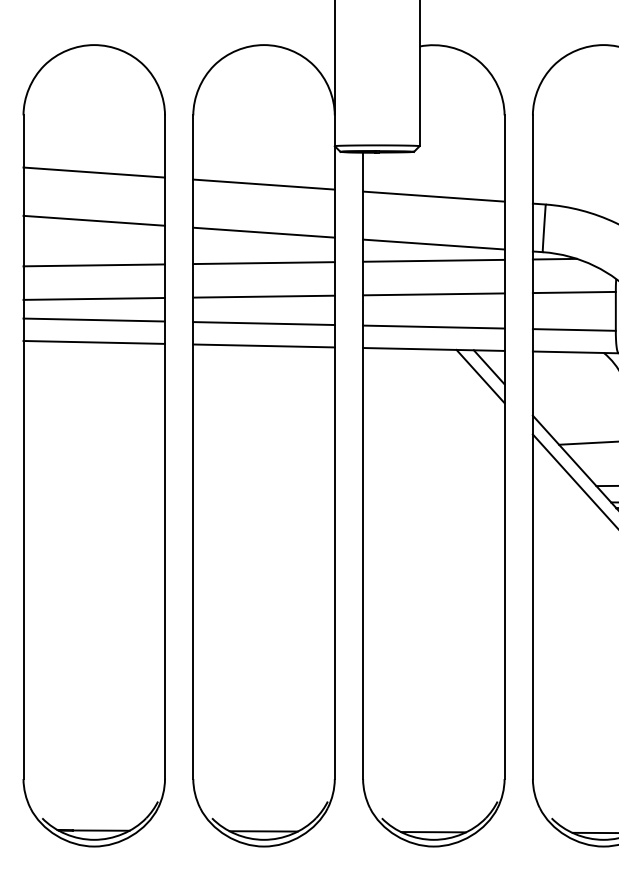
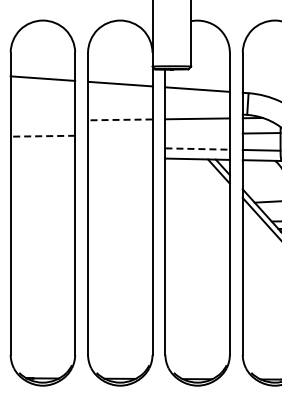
line: (93, 220) -> (42, 100), removed
line: (264, 231) -> (120, 105), removed
line: (433, 244) -> (197, 111), removed
line: (262, 262) -> (119, 119), solid -> dashed
line: (93, 264) -> (42, 120), removed
line: (433, 292) -> (197, 133), removed
line: (264, 295) -> (120, 134), removed
line: (93, 299) -> (42, 136), solid -> dashed
line: (93, 319) -> (42, 145), removed
line: (264, 323) -> (120, 147), removed
line: (435, 328) -> (198, 149), solid -> dashed
line: (93, 341) -> (42, 155), removed
line: (264, 345) -> (120, 157), removed

